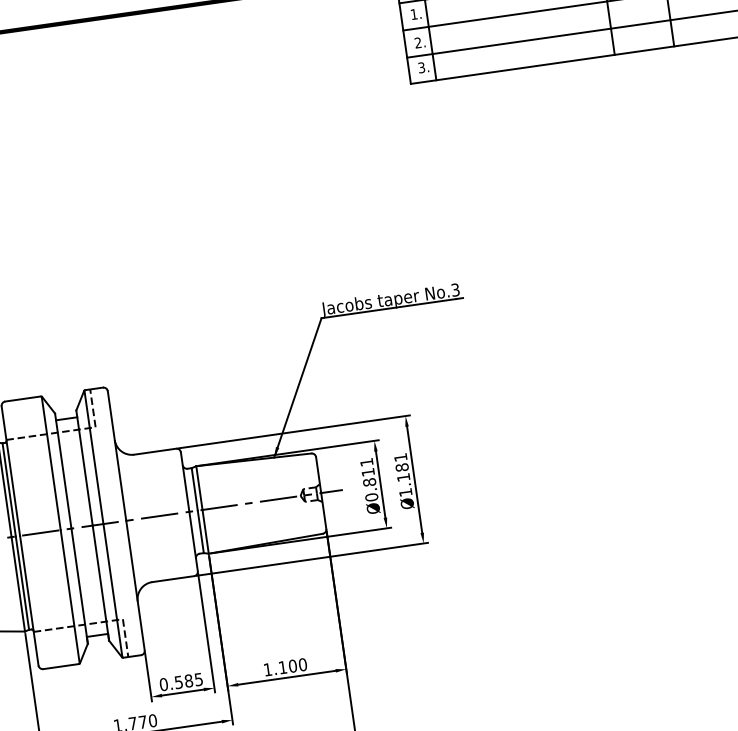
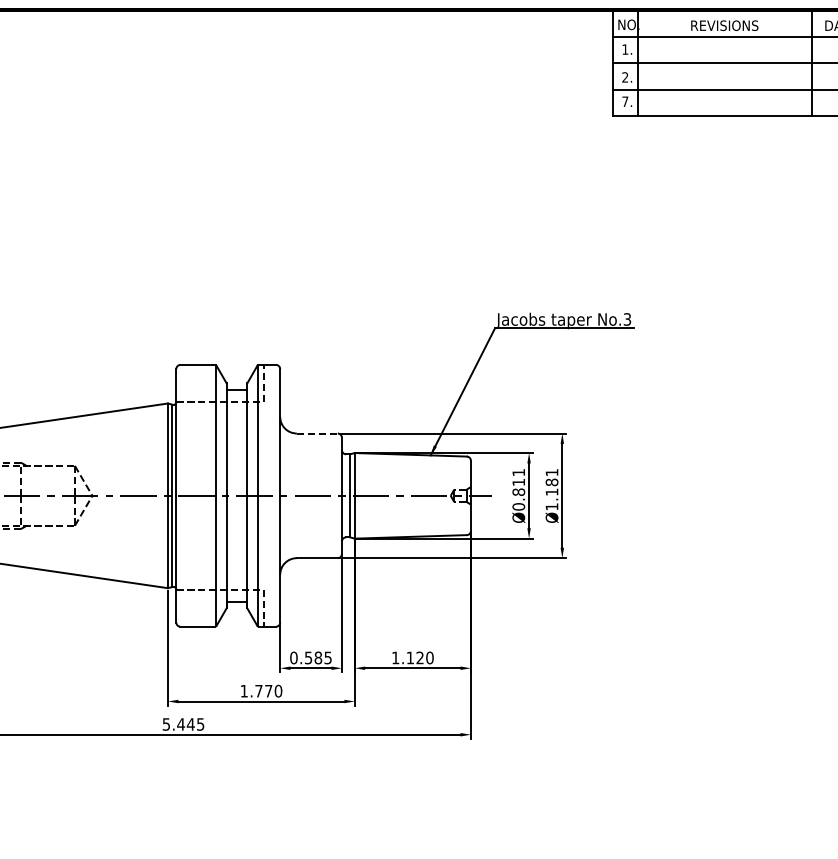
text: (421, 67) -> (625, 101), 3. -> 7.
line: (155, 451) -> (317, 433), solid -> dashed
text: (292, 665) -> (419, 657), 1.100 -> 1.120

